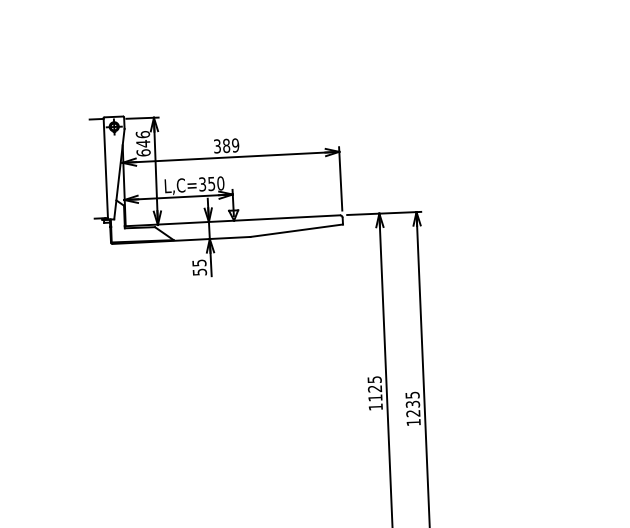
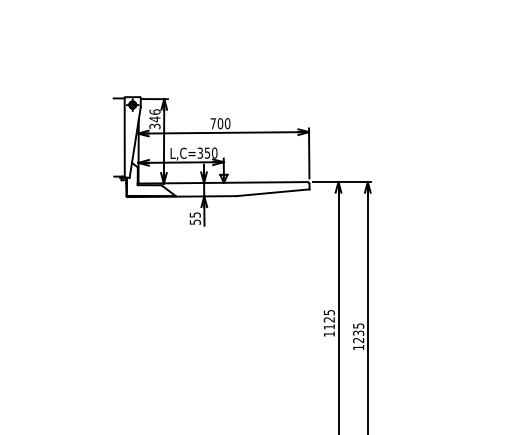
text: (226, 145) -> (220, 123), 389 -> 700
text: (143, 152) -> (154, 126), 646 -> 346

